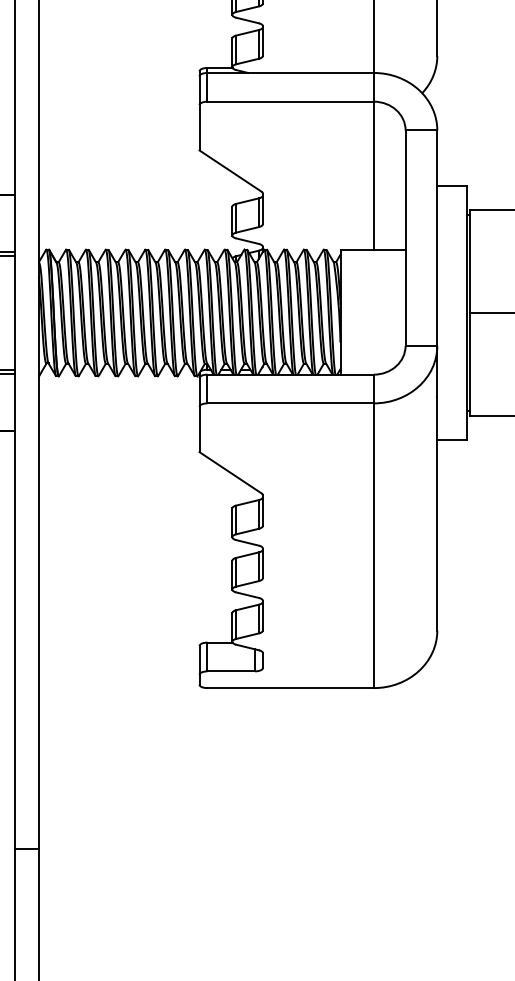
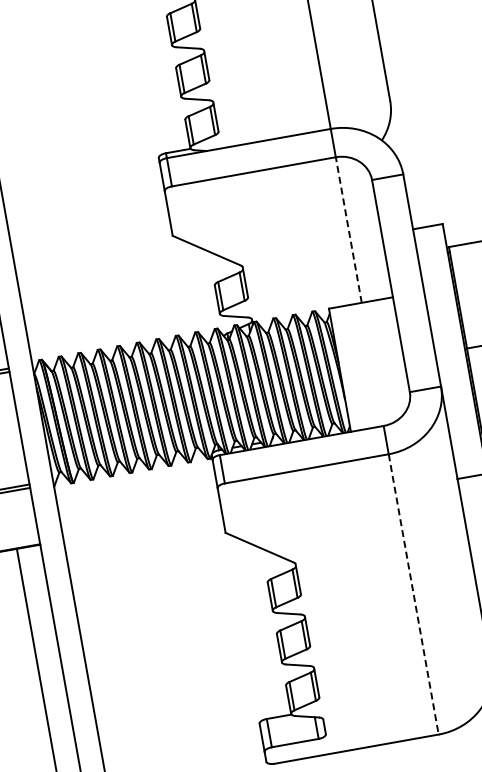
line: (373, 175) -> (348, 229), solid -> dashed
line: (373, 546) -> (413, 595), solid -> dashed

